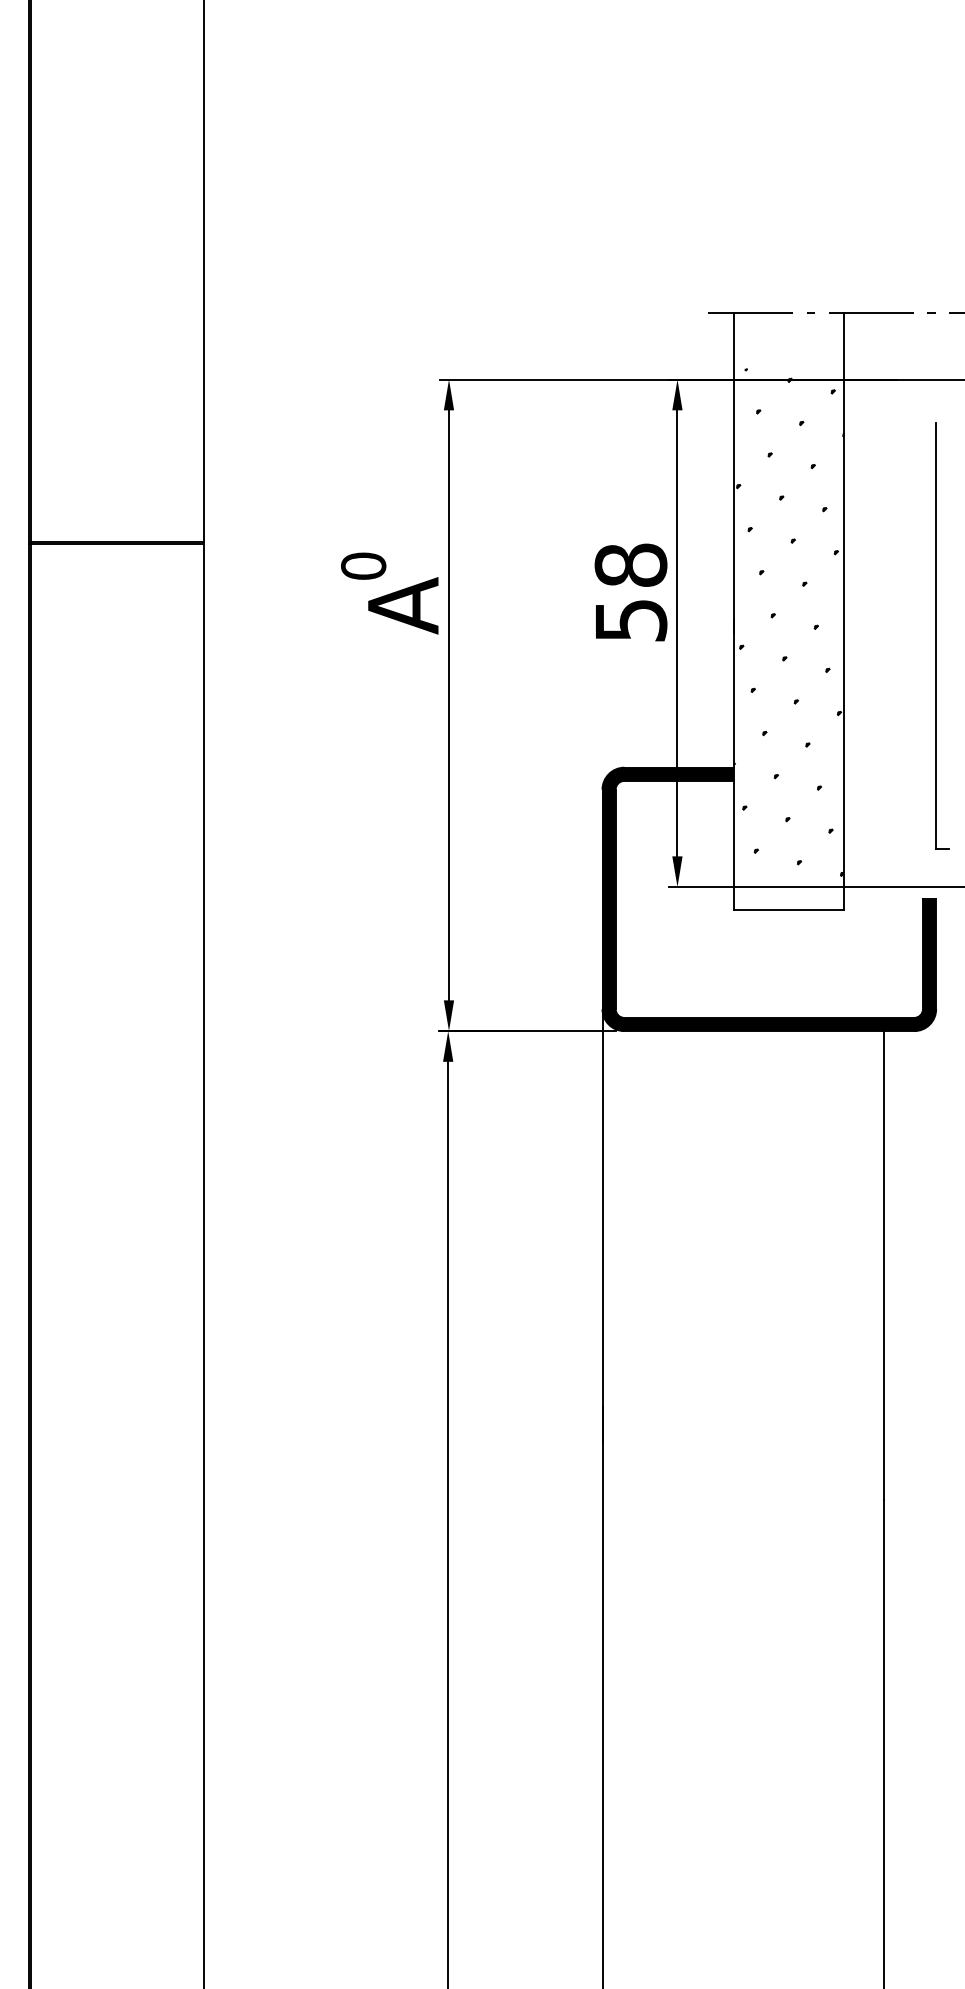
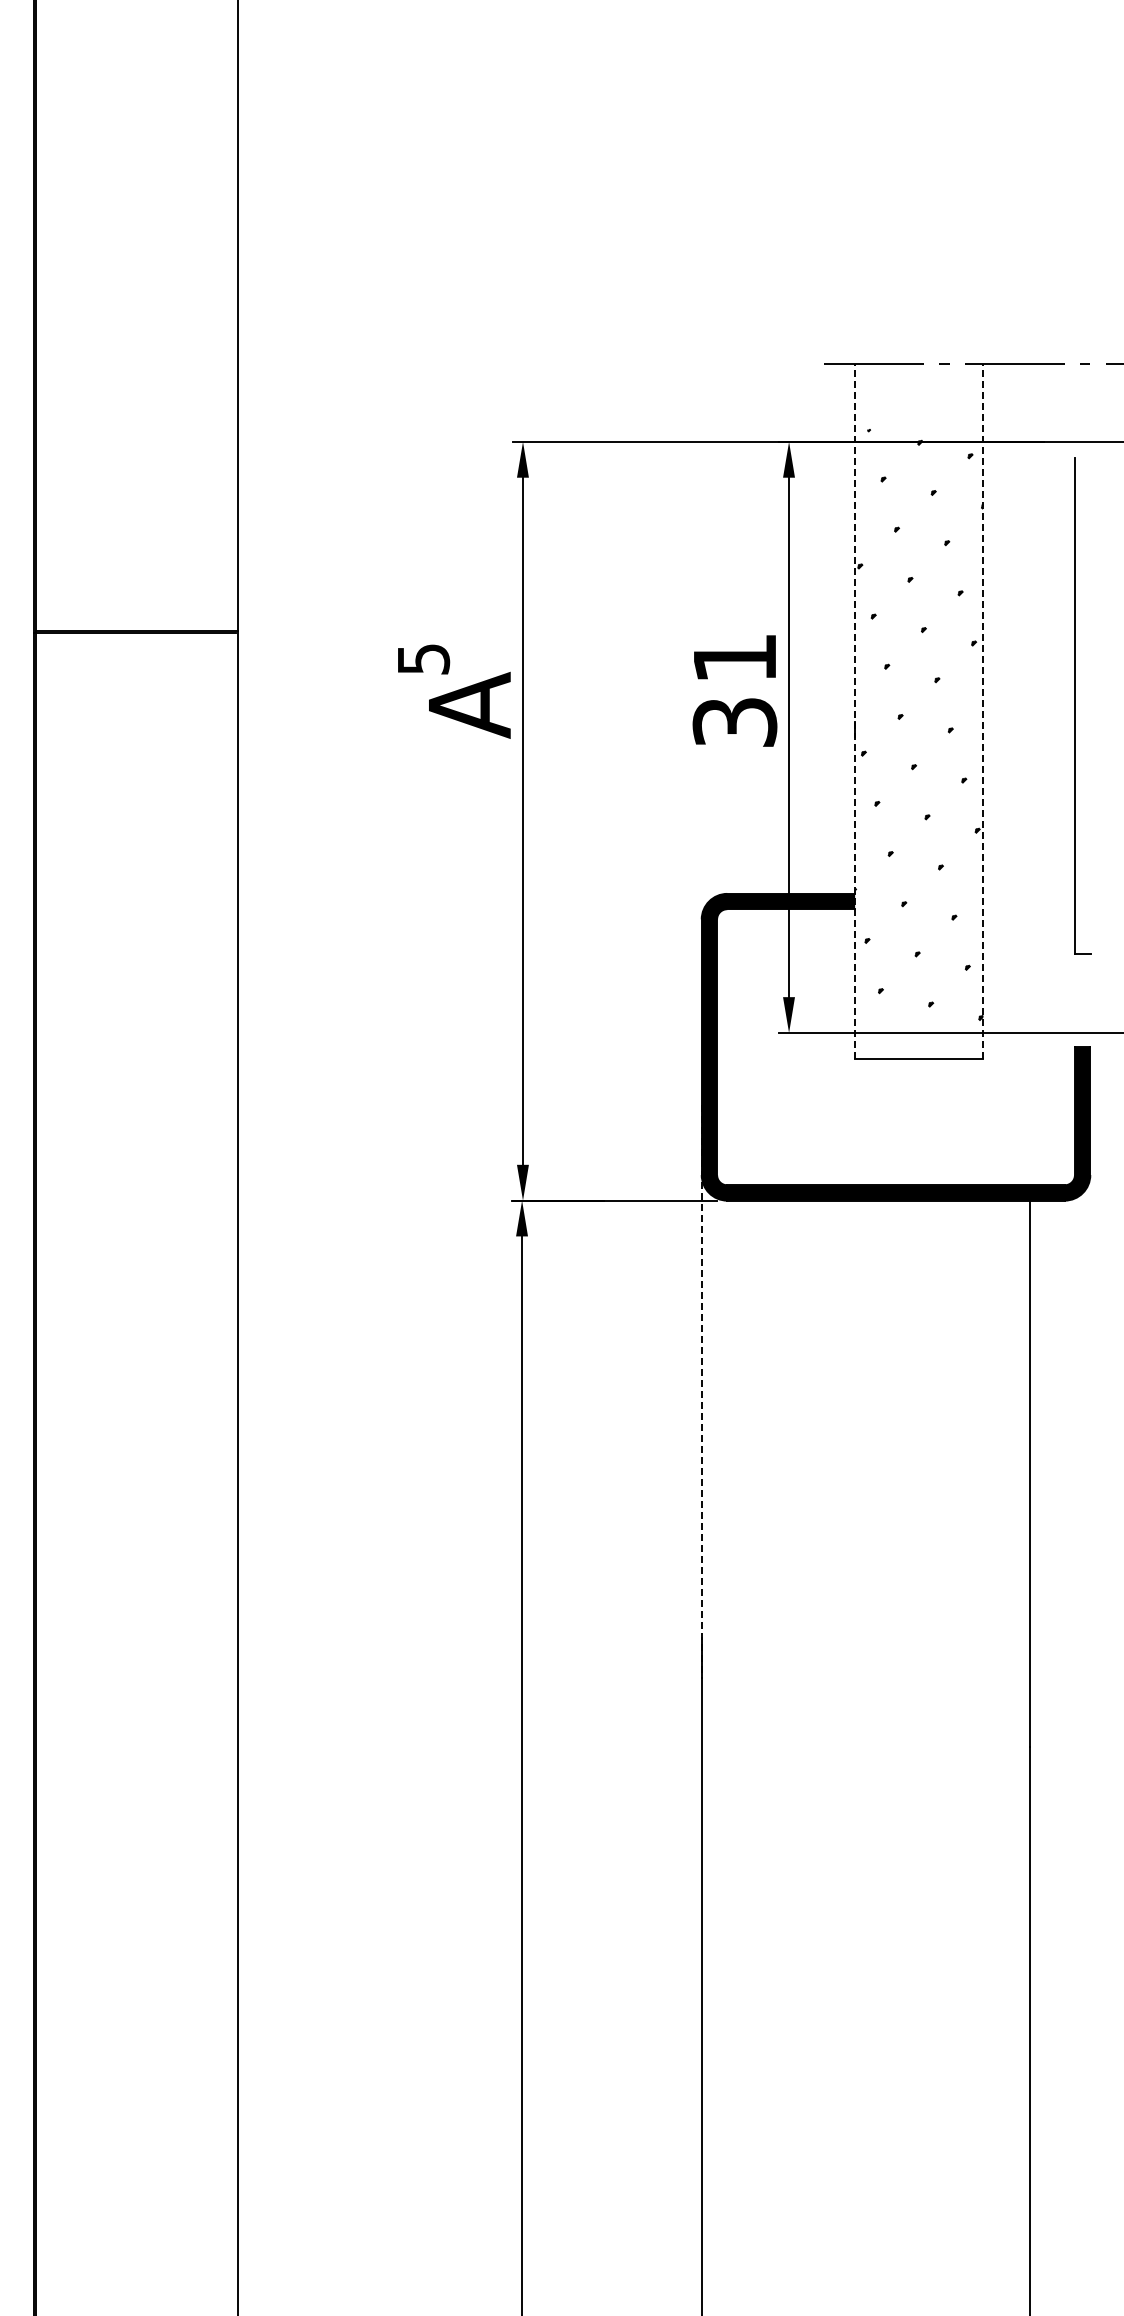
text: (363, 566) -> (423, 659), 0 -> 5
text: (630, 592) -> (734, 689), 58 -> 31
line: (734, 611) -> (855, 711), solid -> dashed
line: (843, 611) -> (982, 711), solid -> dashed
part: (936, 635) -> (1075, 705), moved
line: (602, 1195) -> (701, 1392), solid -> dashed

